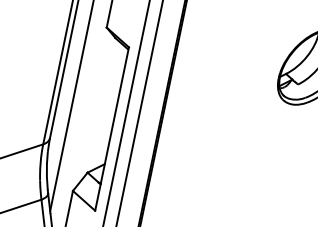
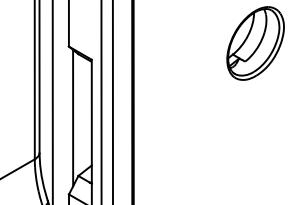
line: (95, 106) -> (73, 117), added

